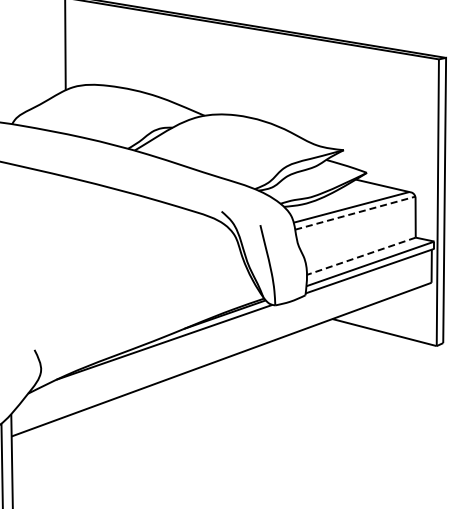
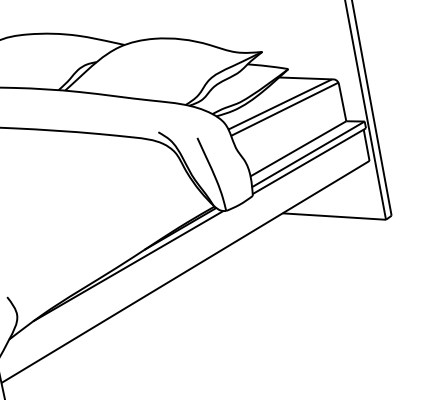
line: (355, 213) -> (285, 109), dashed -> solid
line: (360, 256) -> (297, 149), dashed -> solid

